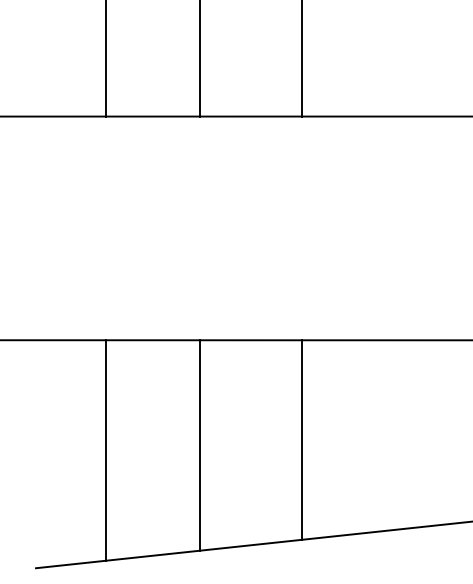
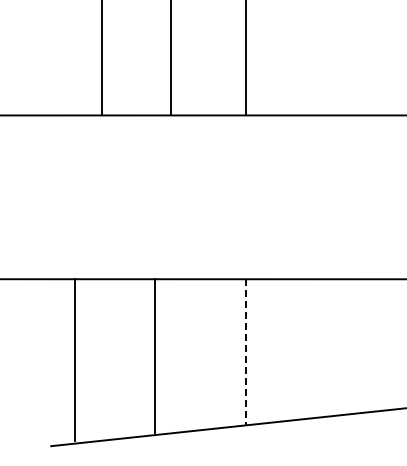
line: (302, 440) -> (246, 352), solid -> dashed
line: (200, 445) -> (155, 356), moved
line: (106, 449) -> (75, 359), moved

